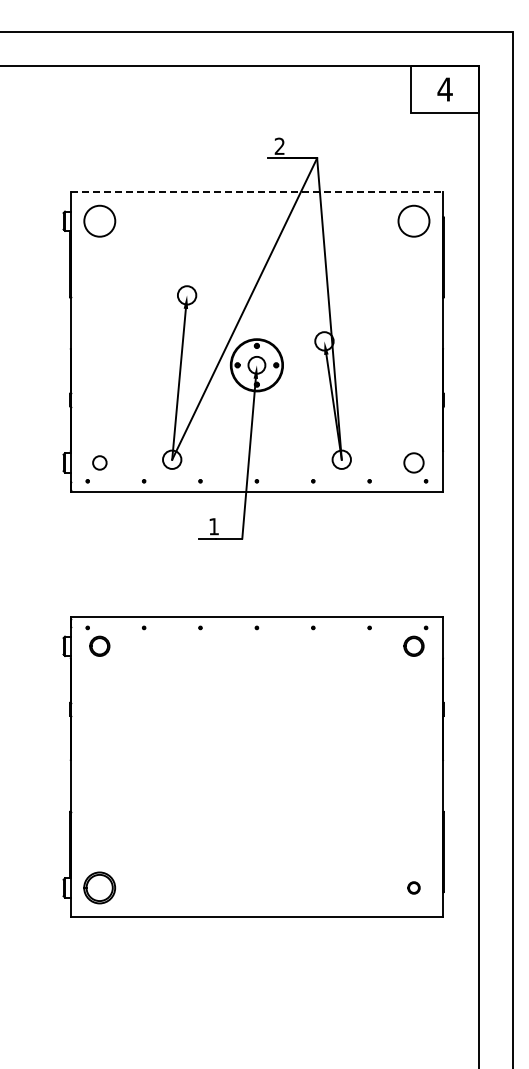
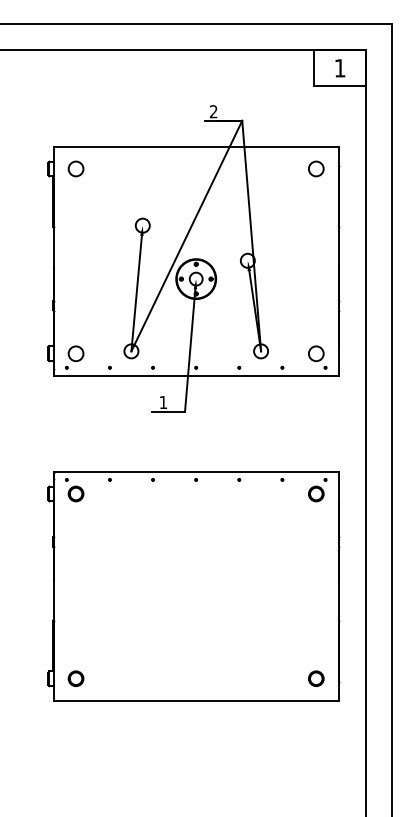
text: (444, 89) -> (339, 68), 4 -> 1
line: (257, 192) -> (196, 147), dashed -> solid
circle: (99, 220) -> (75, 168), size x0.62
circle: (413, 220) -> (315, 168), size x0.62
circle: (99, 462) -> (75, 353), size x1.43
circle: (99, 887) -> (75, 678), size x0.62
circle: (413, 887) -> (315, 678), size x1.67

